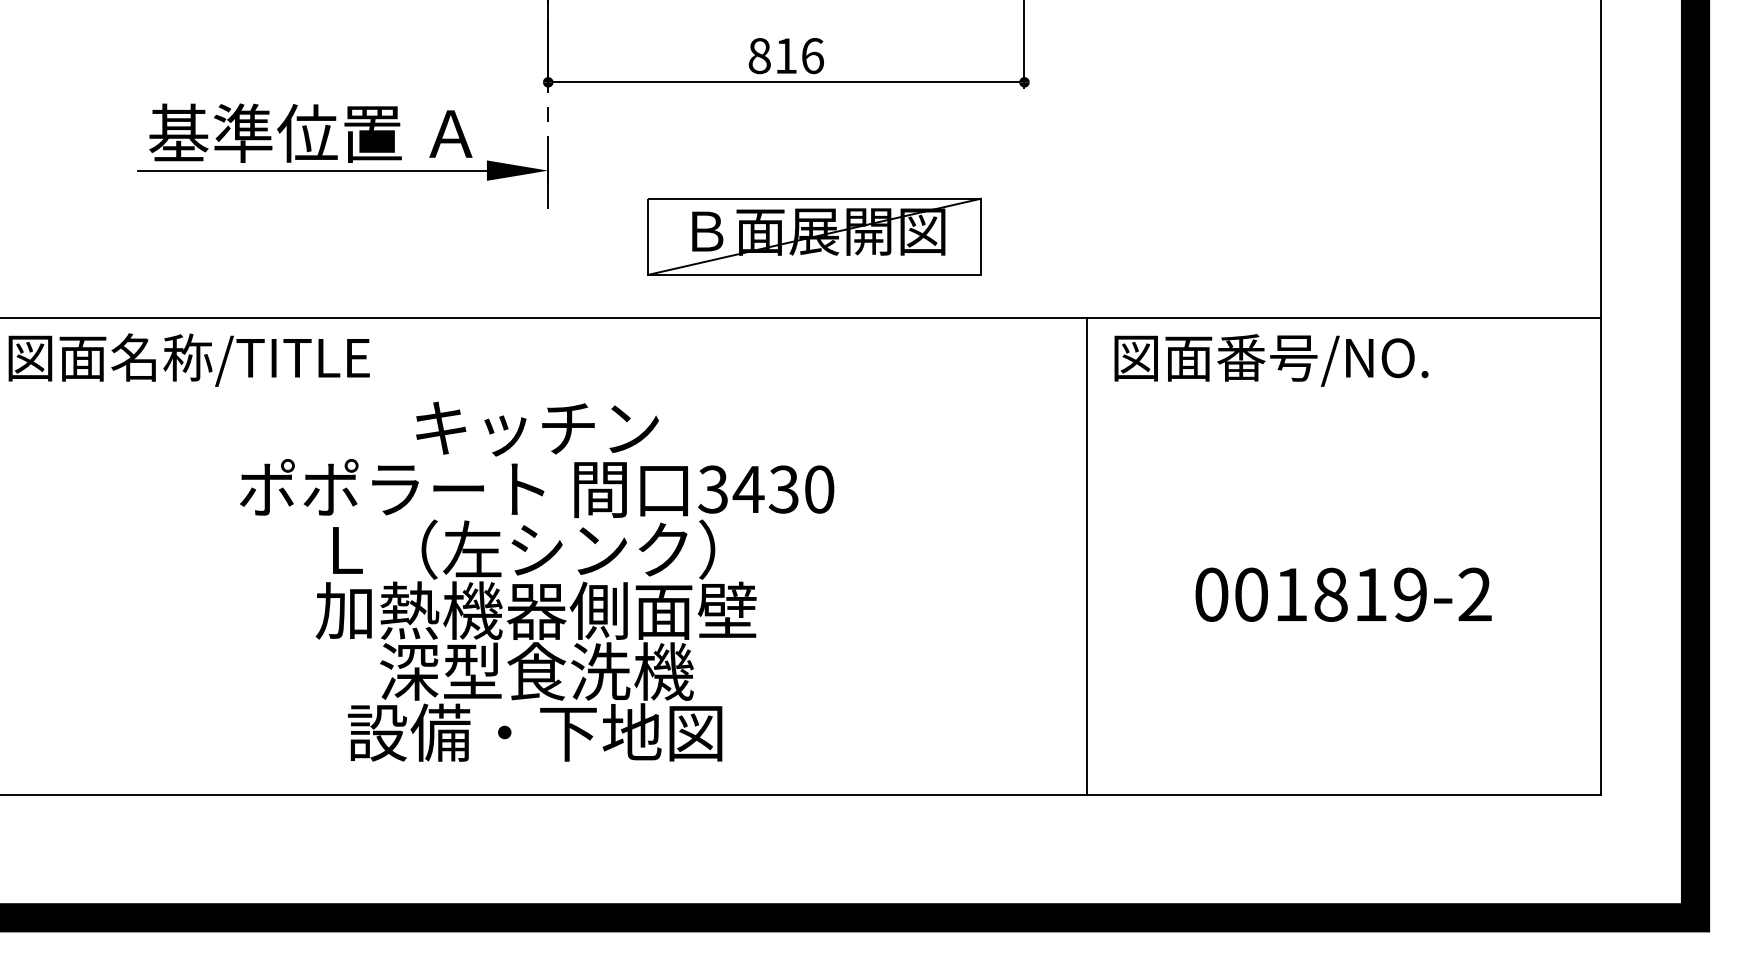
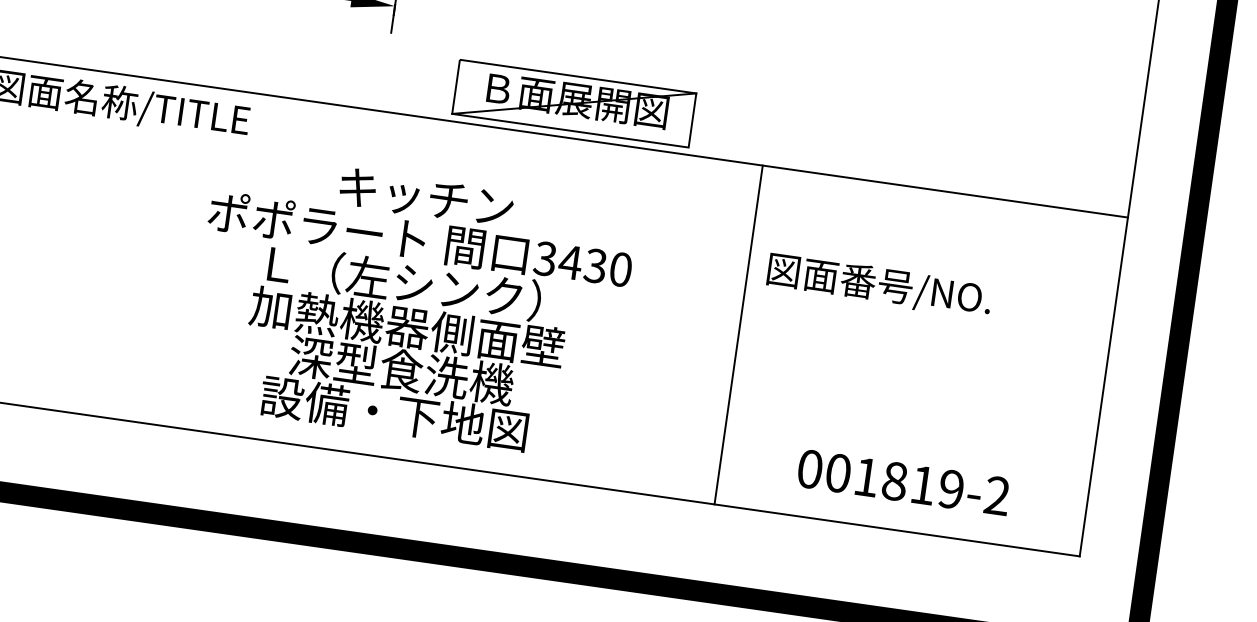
part: (814, 236) -> (574, 103), moved
text: (1271, 360) -> (879, 286), moved
text: (537, 581) -> (411, 306), moved
text: (1343, 594) -> (903, 482), moved

